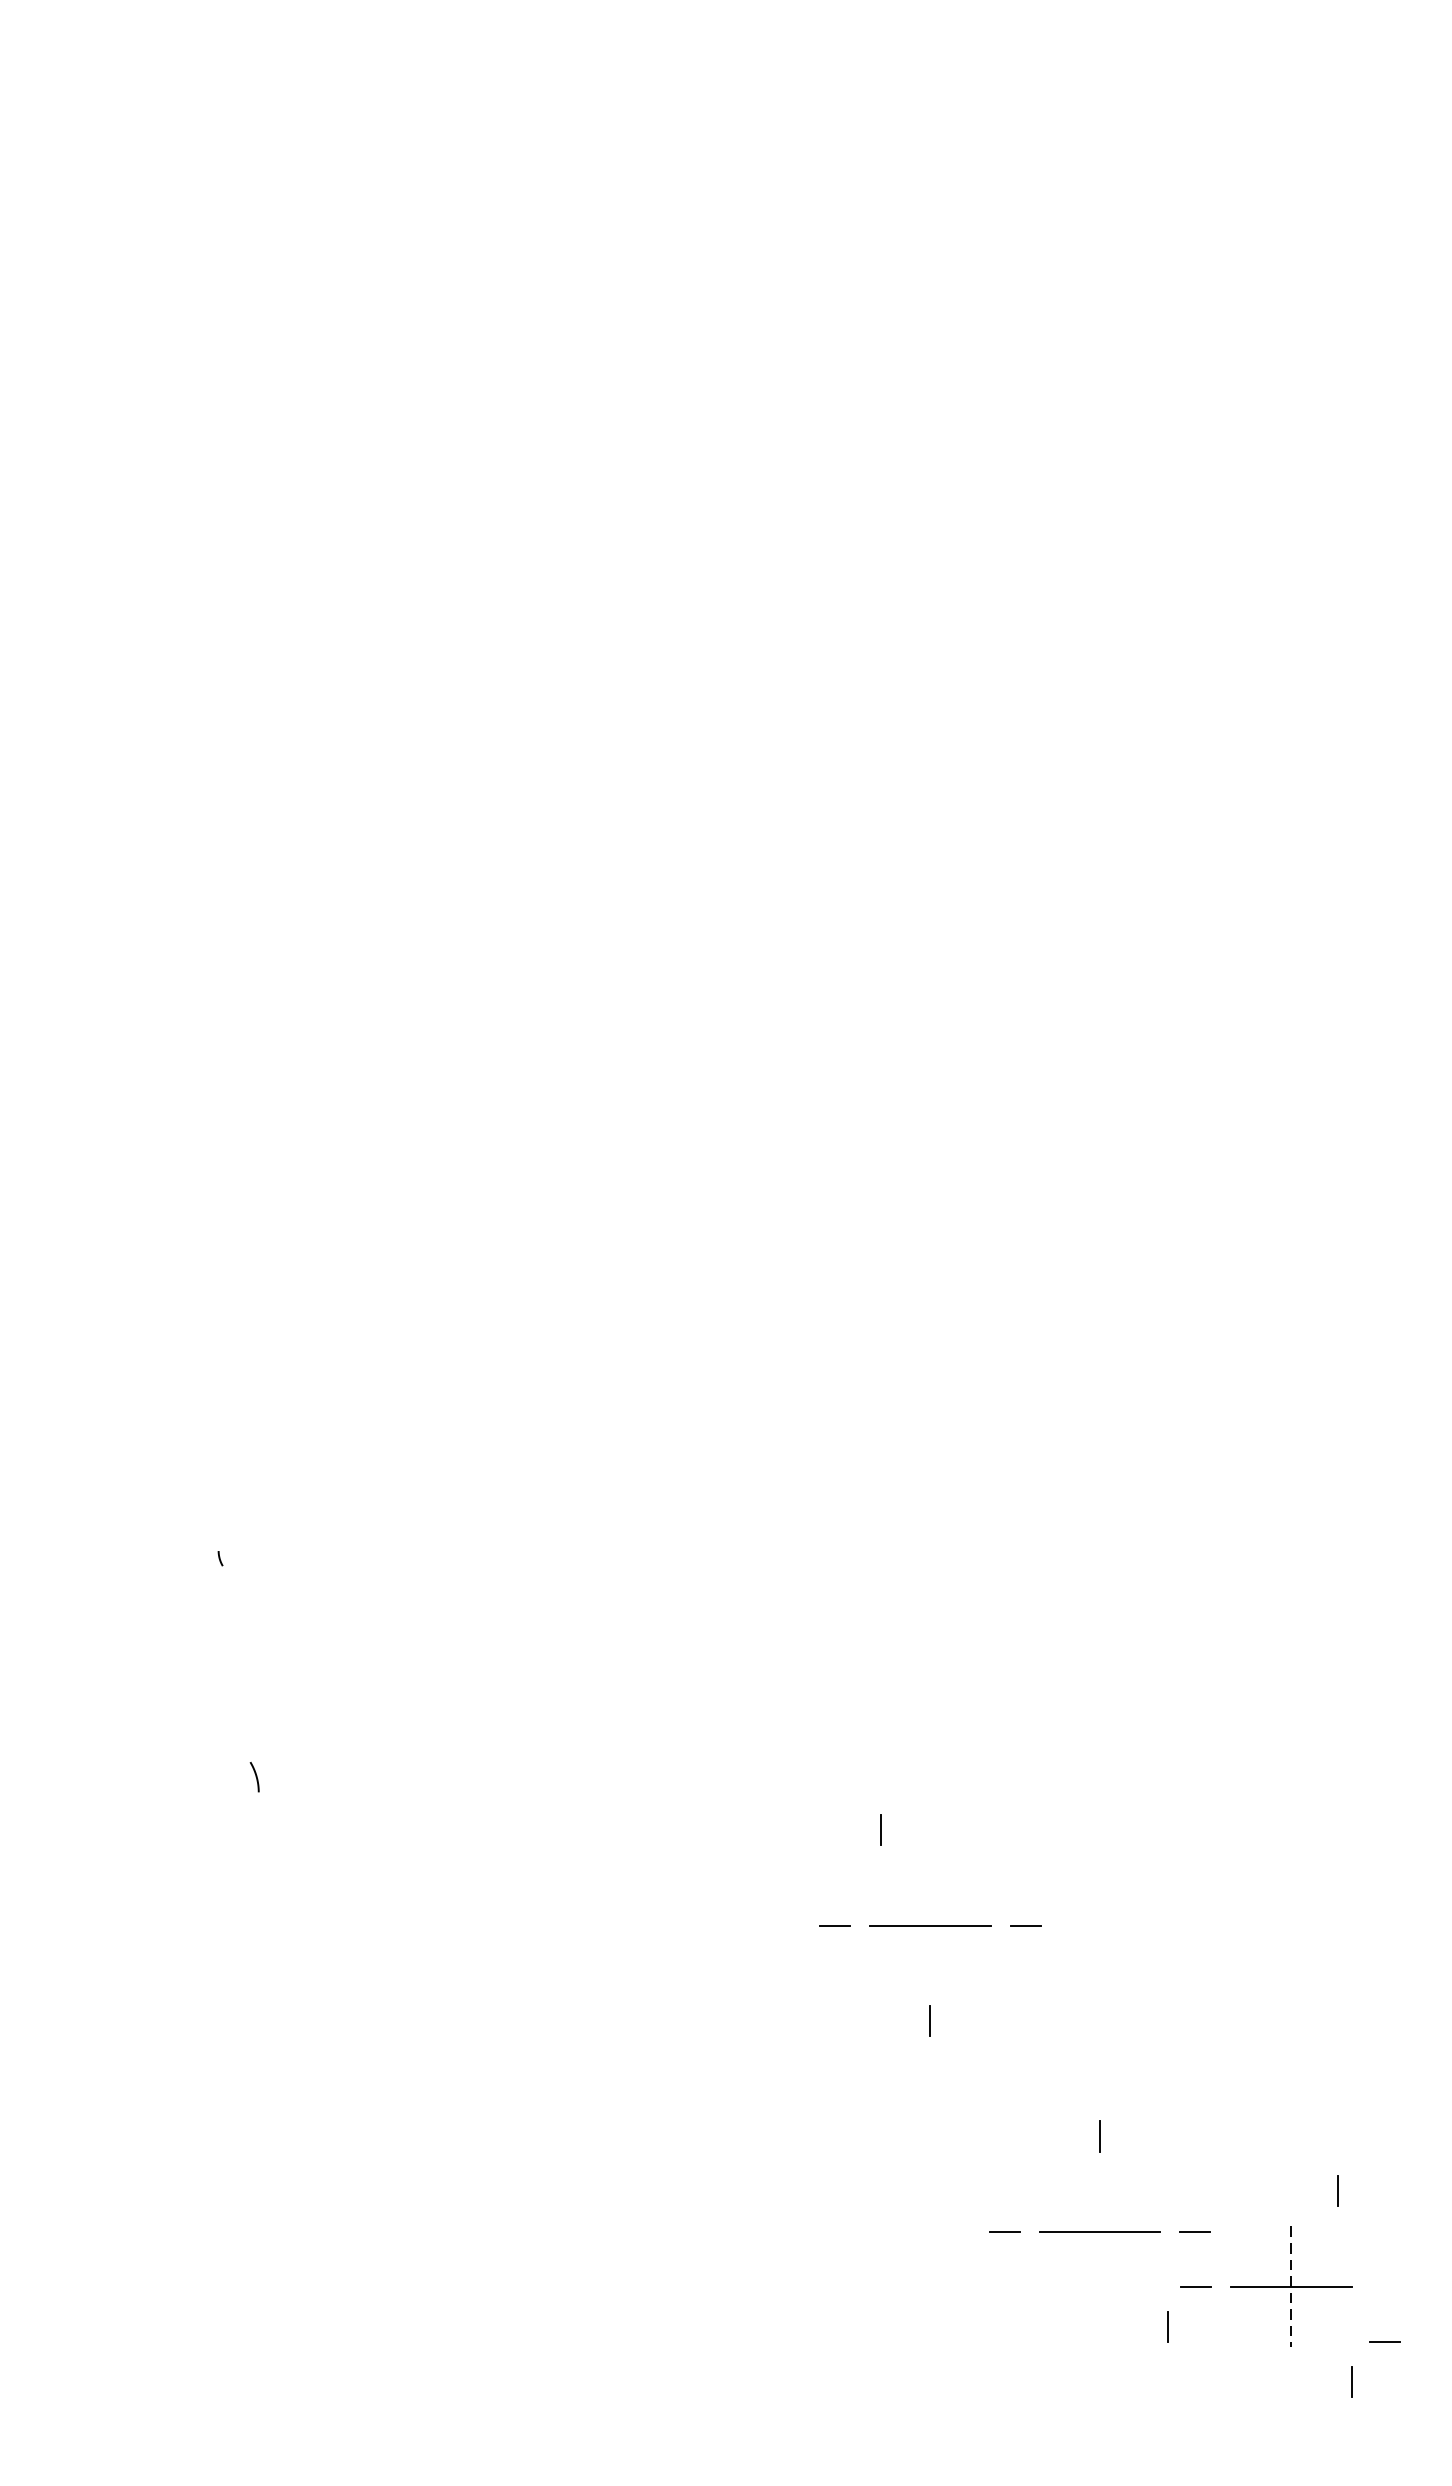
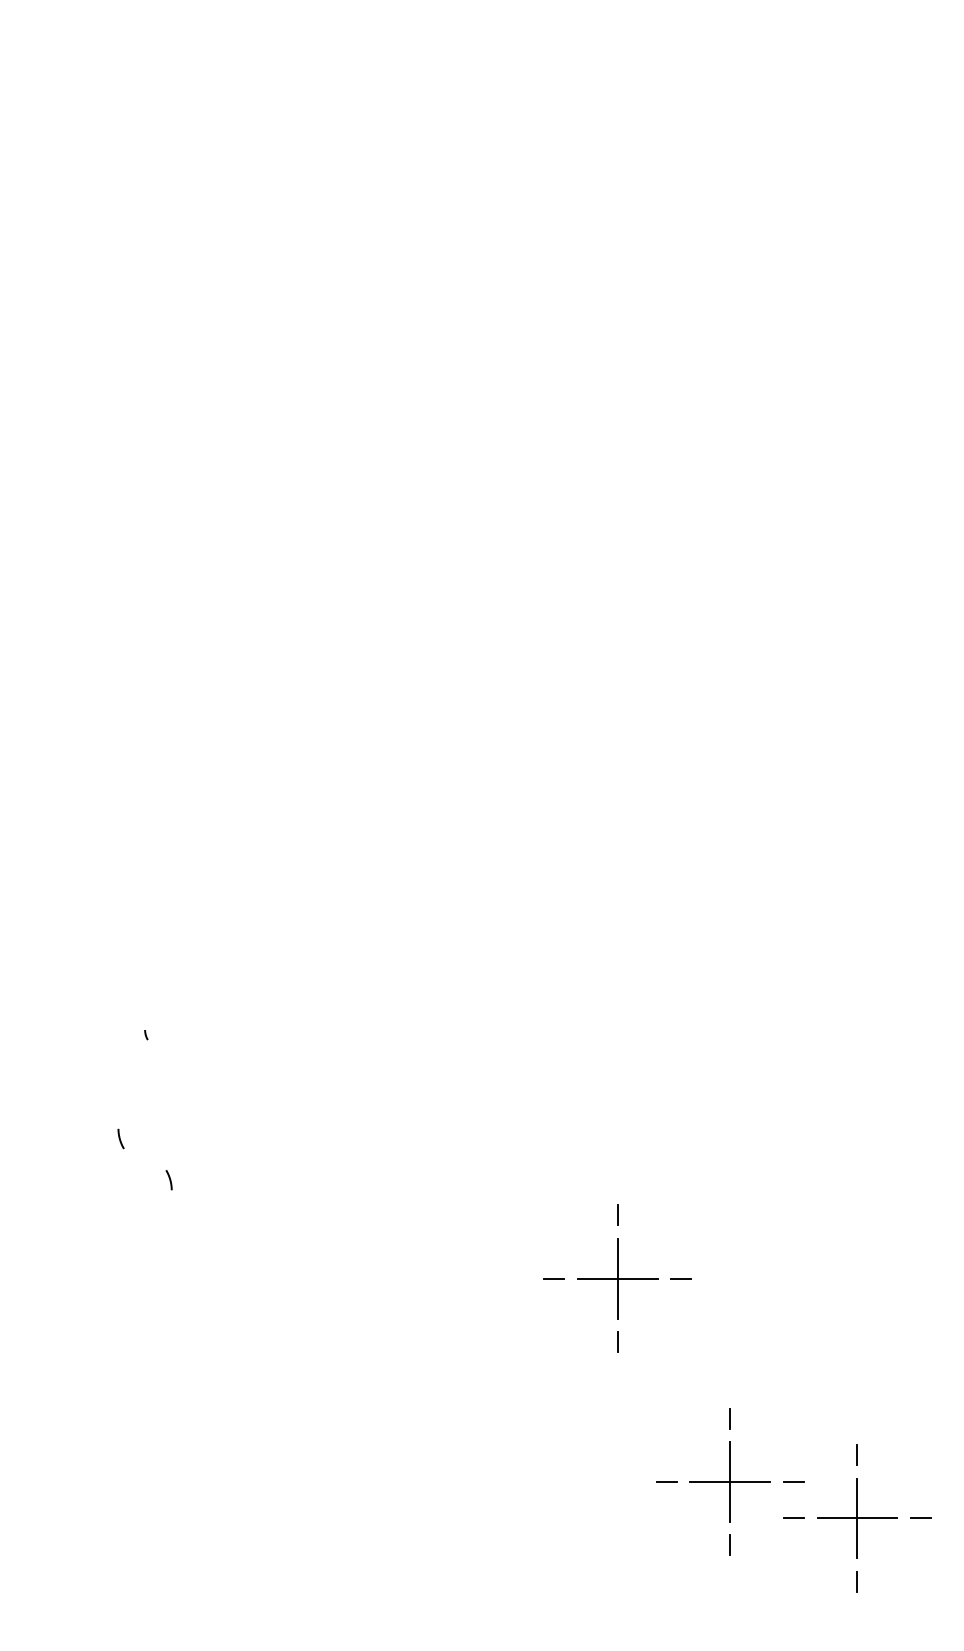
curve: (181, 1714) -> (120, 1138), added
line: (880, 1828) -> (617, 1214), moved
line: (930, 1925) -> (617, 1278), added
line: (1336, 2190) -> (856, 1454), moved
line: (1100, 2232) -> (730, 1482), added
line: (1291, 2286) -> (857, 1518), dashed -> solid
line: (1166, 2325) -> (729, 1544), moved
line: (1384, 2340) -> (920, 1517), moved
line: (1350, 2381) -> (856, 1581), moved

